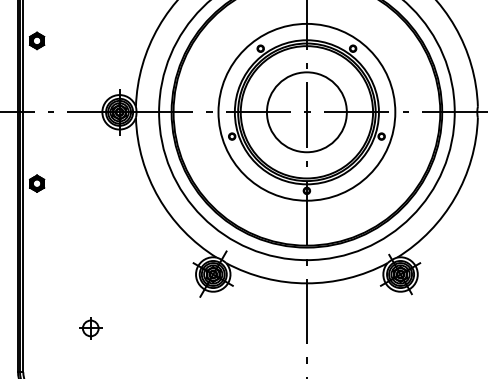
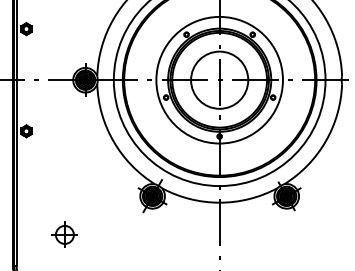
part: (90, 327) -> (64, 234), size x1.6

